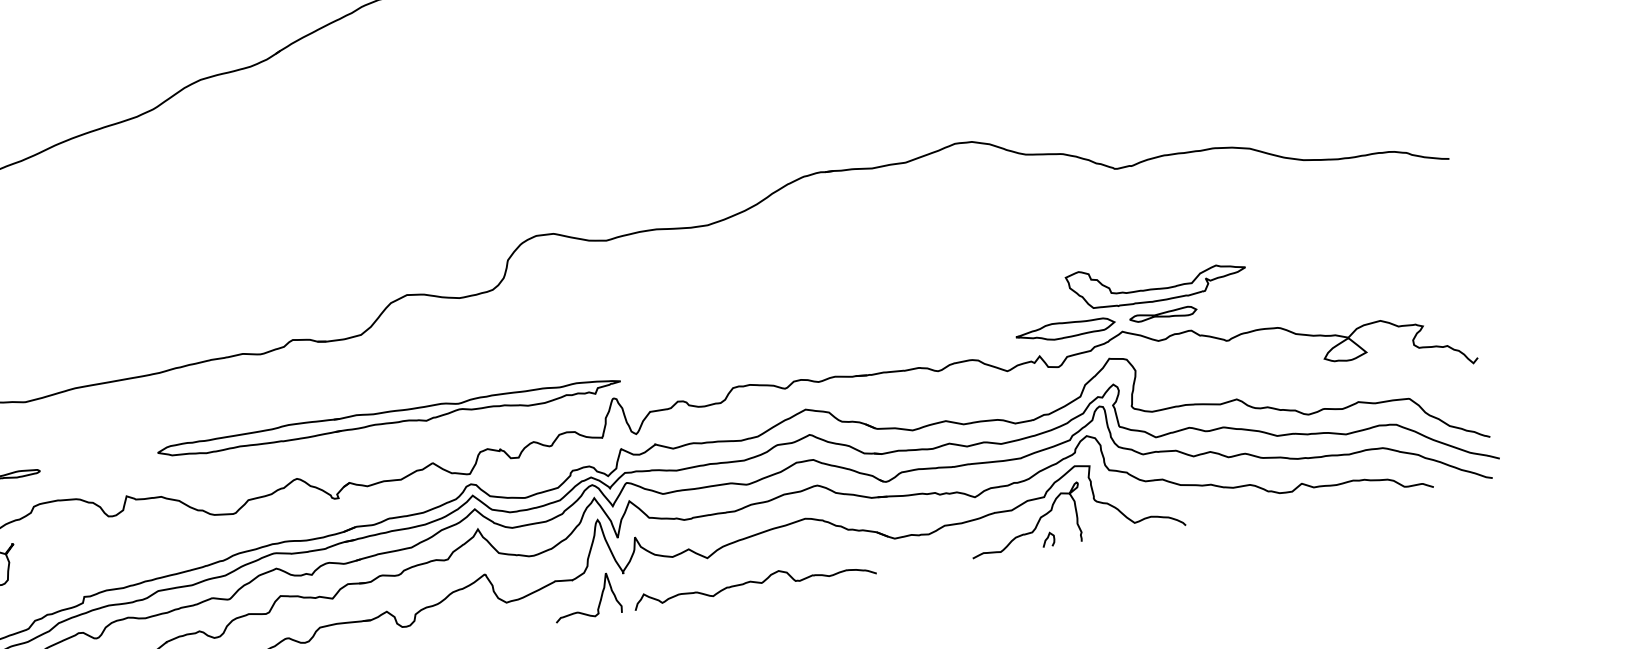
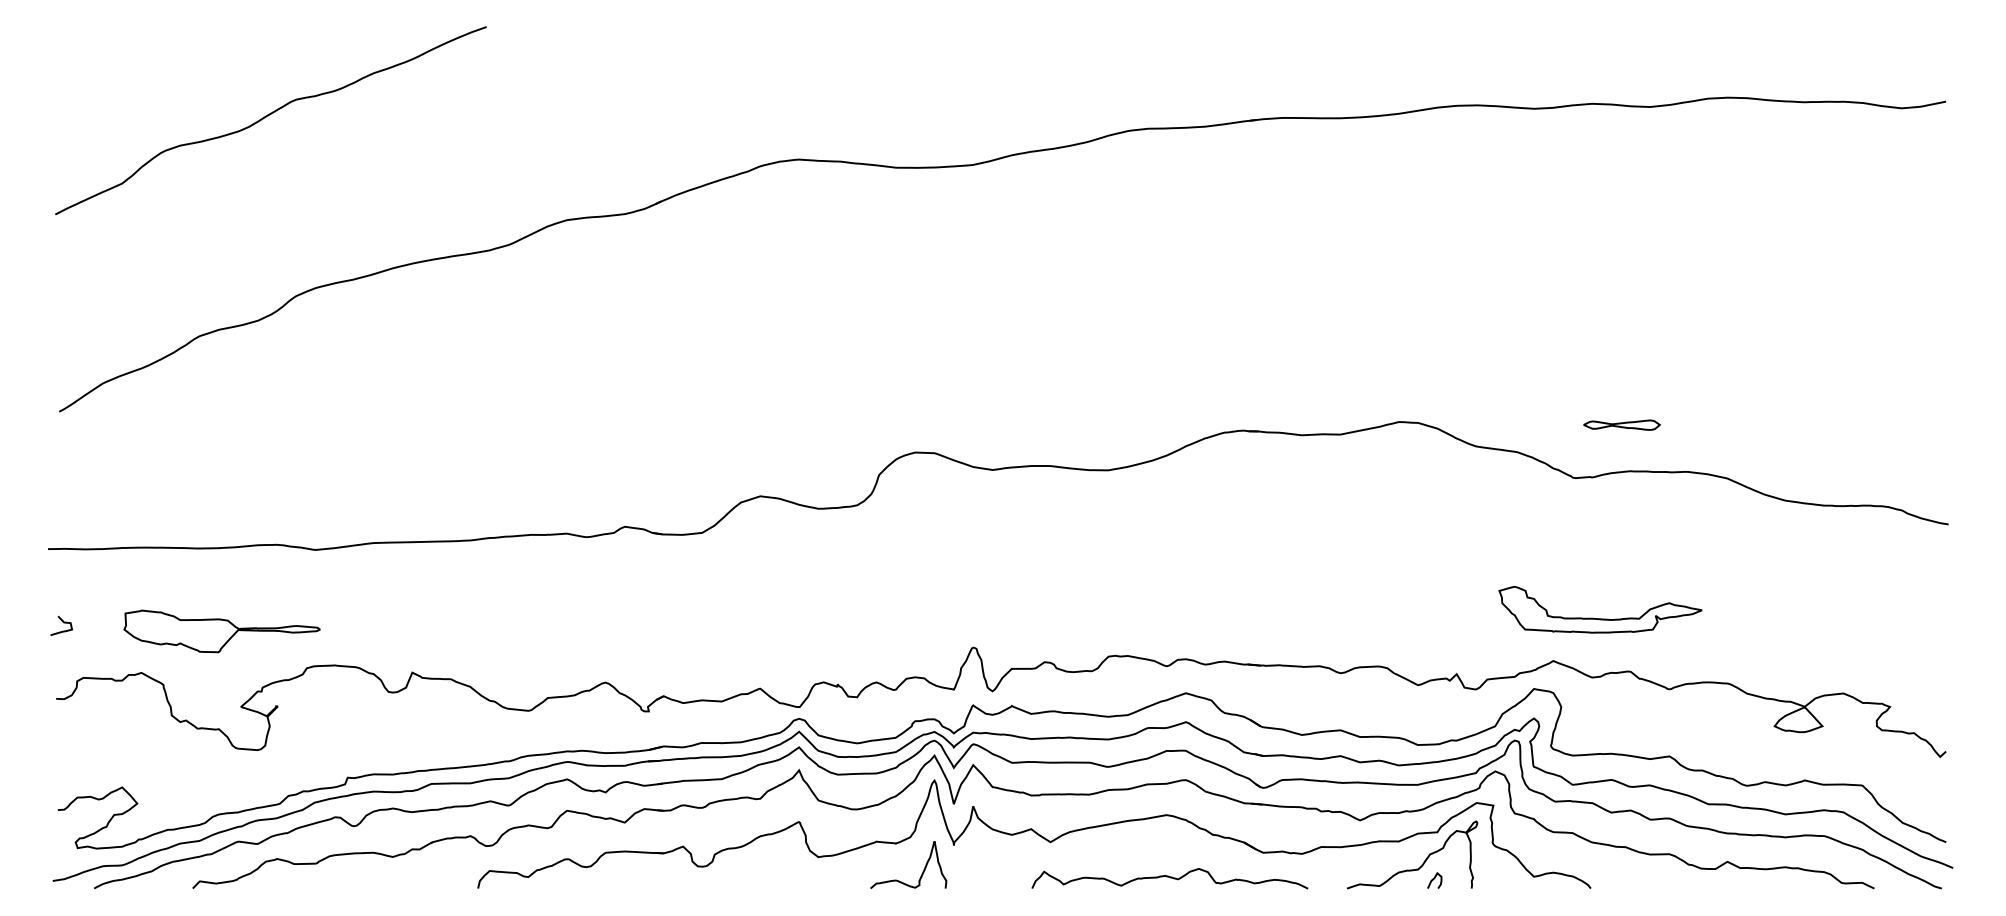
part: (1162, 314) -> (1621, 424), moved
part: (1065, 330) -> (1490, 649), removed
part: (389, 417) -> (719, 630), removed
curve: (754, 582) -> (1169, 877), moved

